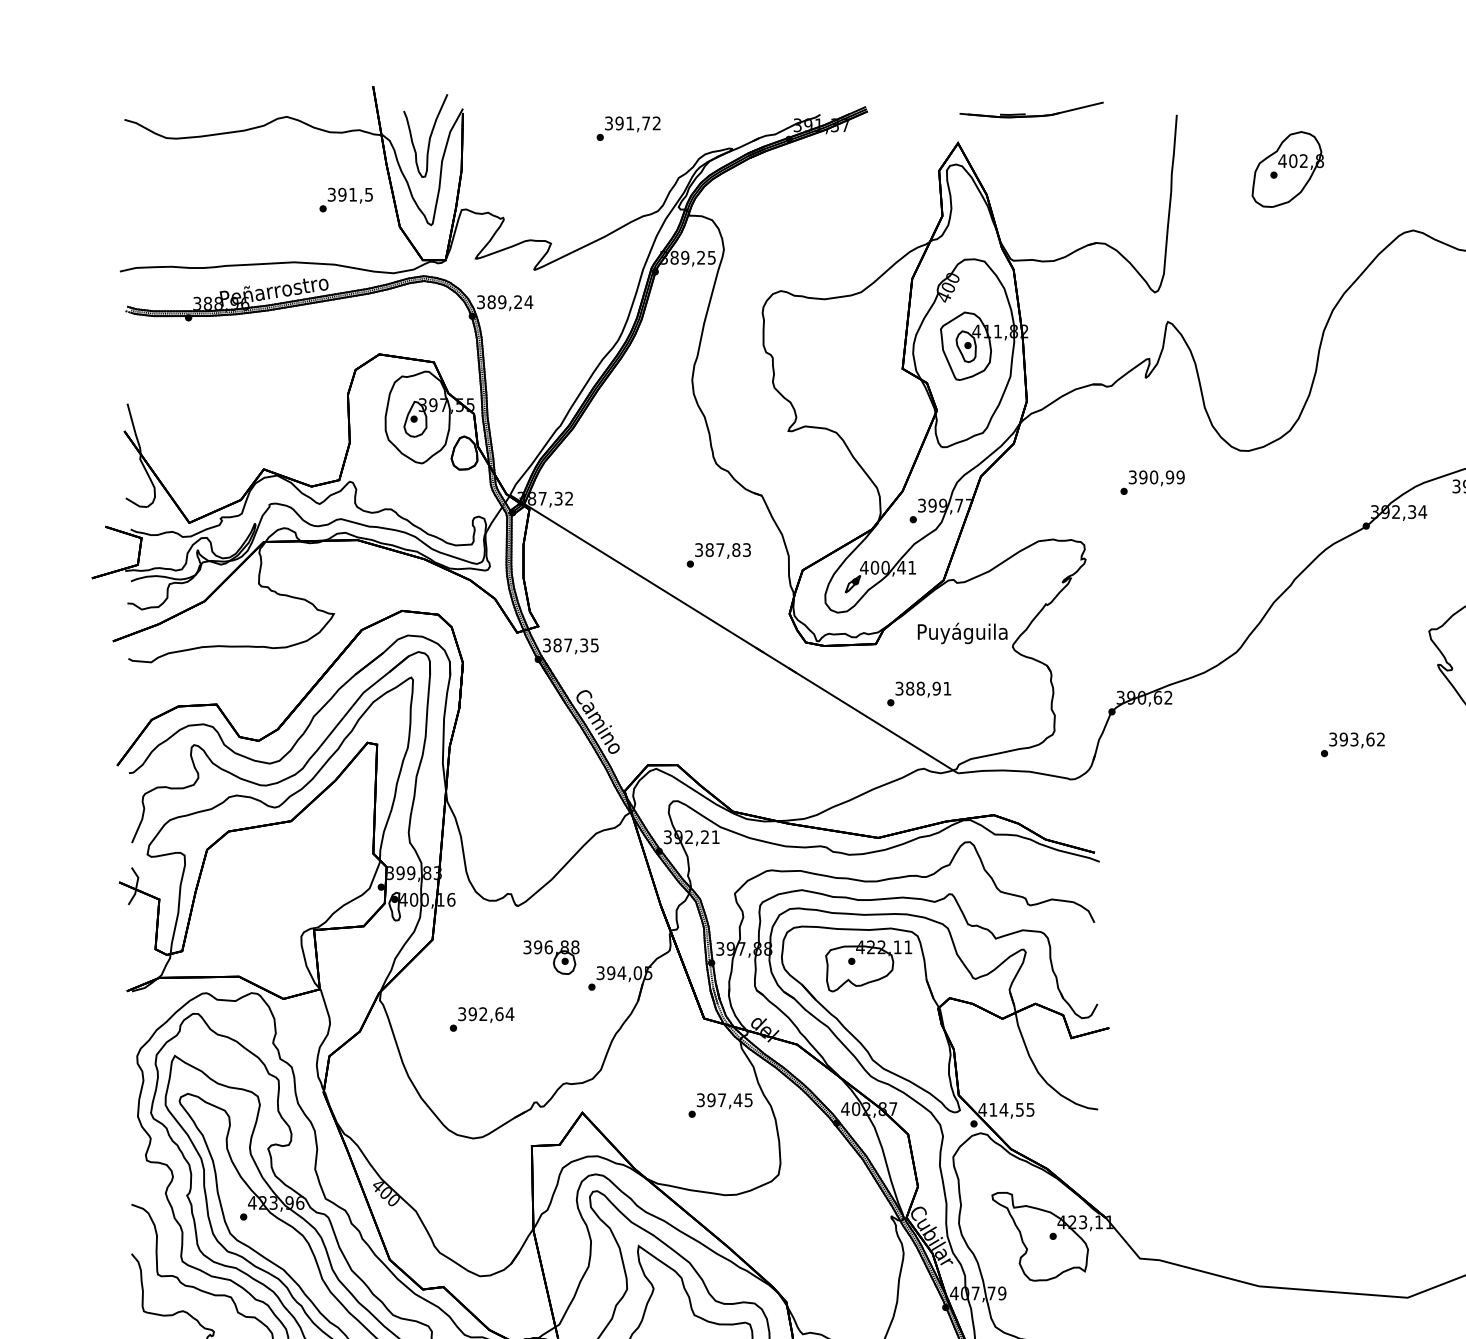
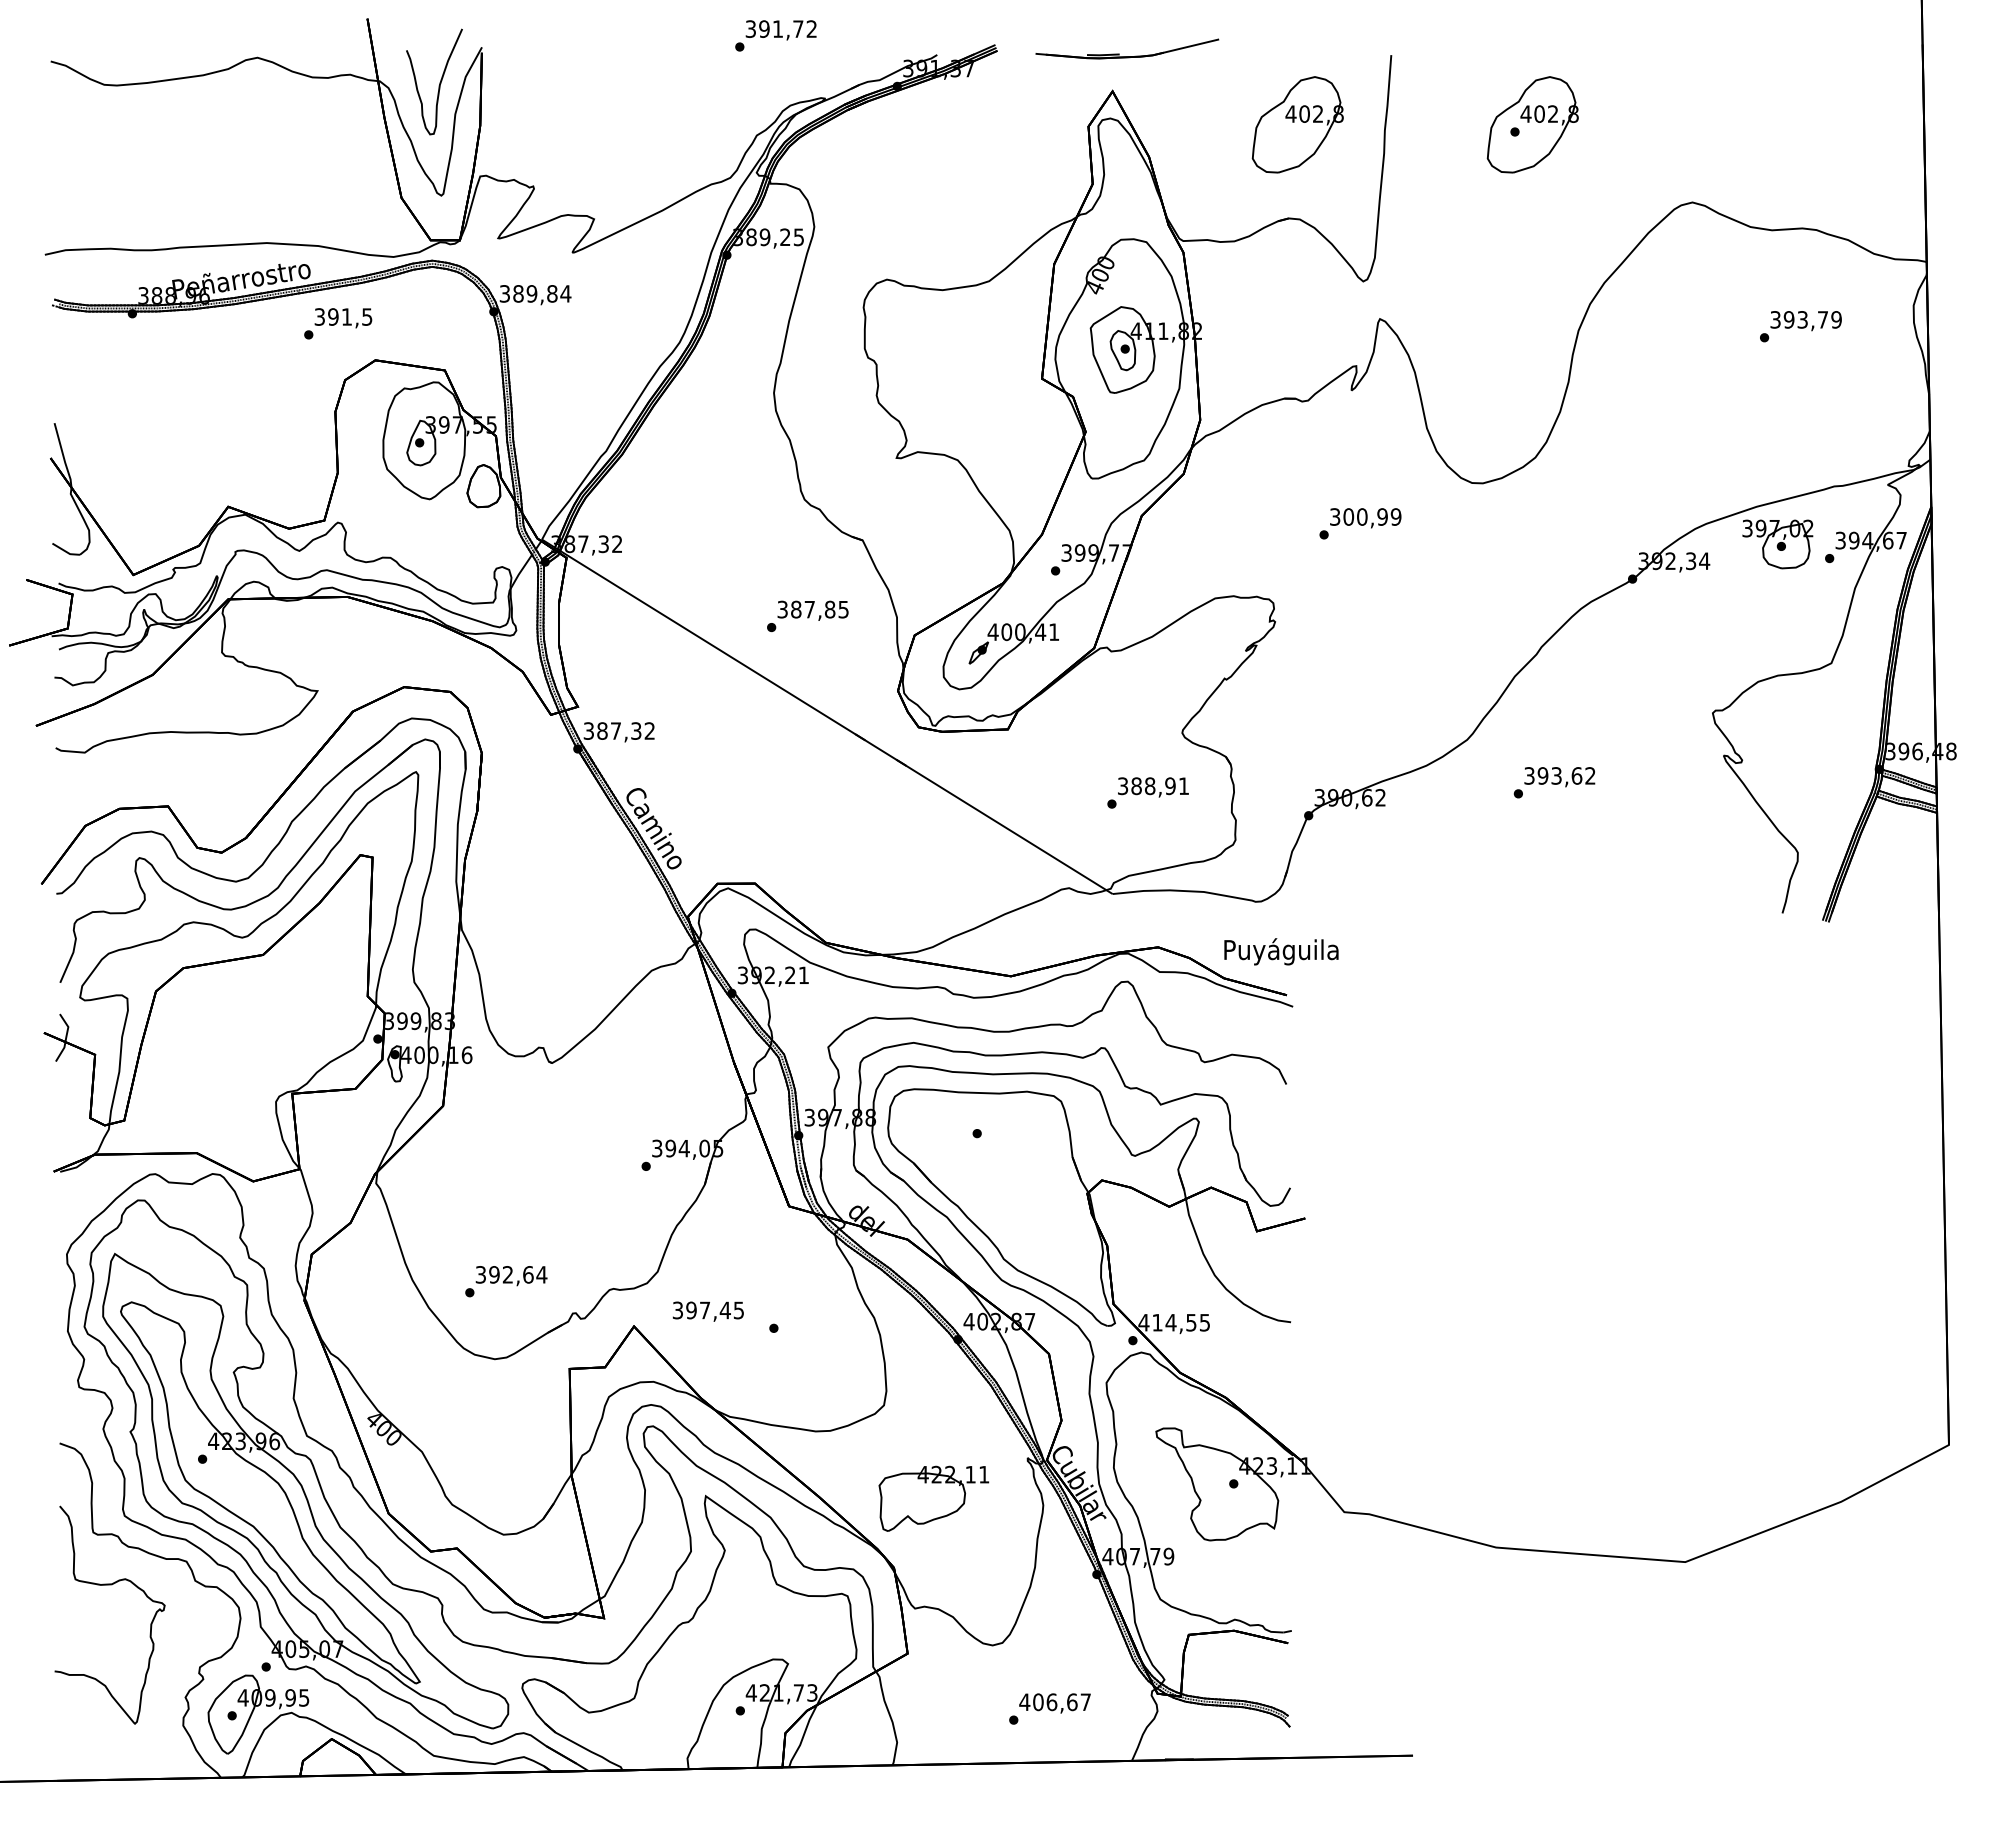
part: (1031, 115) -> (1127, 56), moved
text: (628, 128) -> (775, 35), moved
part: (1103, 169) -> (1297, 124), added
text: (346, 199) -> (338, 323), moved
text: (518, 301) -> (552, 293), 389,24 -> 389,84
text: (1143, 476) -> (1348, 516), 390,99 -> 300,99
text: (746, 549) -> (843, 608), 387,83 -> 387,85
text: (962, 633) -> (1281, 951), moved
text: (594, 644) -> (649, 730), 387,35 -> 387,32
text: (918, 693) -> (1147, 792), moved
text: (1352, 744) -> (1554, 782), moved
part: (551, 957) -> (594, 1128), removed
part: (868, 966) -> (933, 1498), moved
text: (482, 1019) -> (506, 1281), moved
text: (724, 1101) -> (707, 1311), moved

